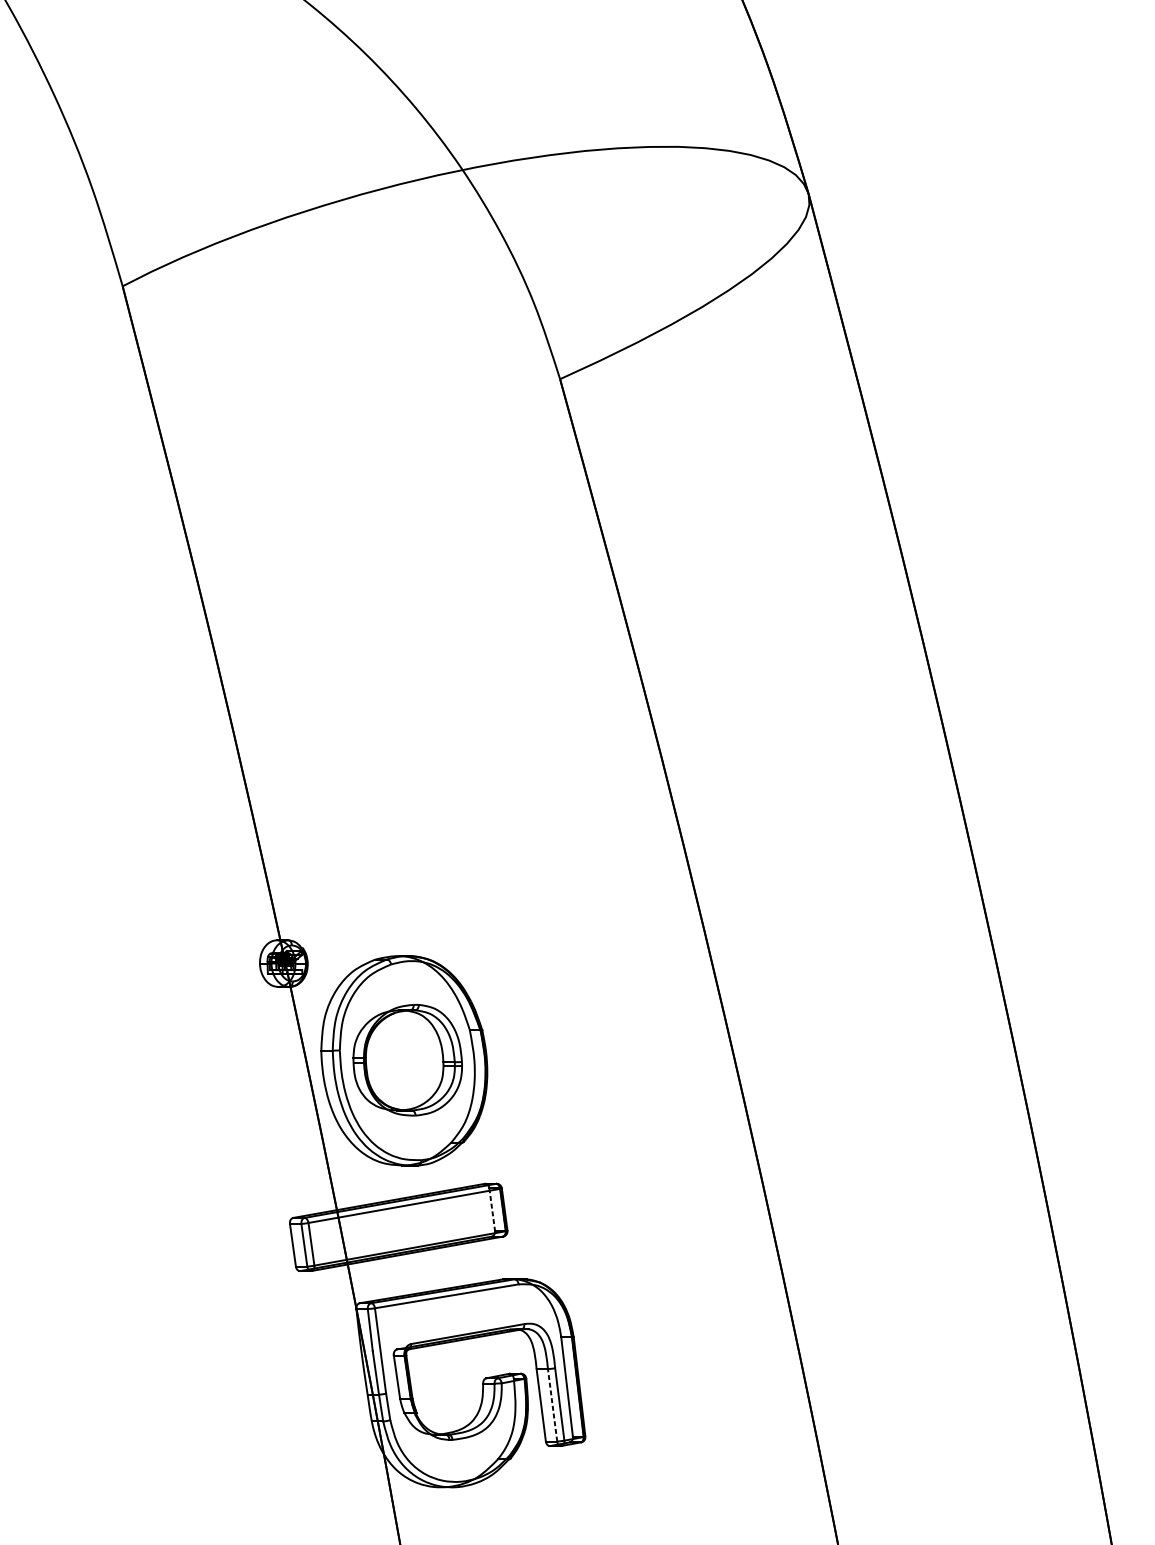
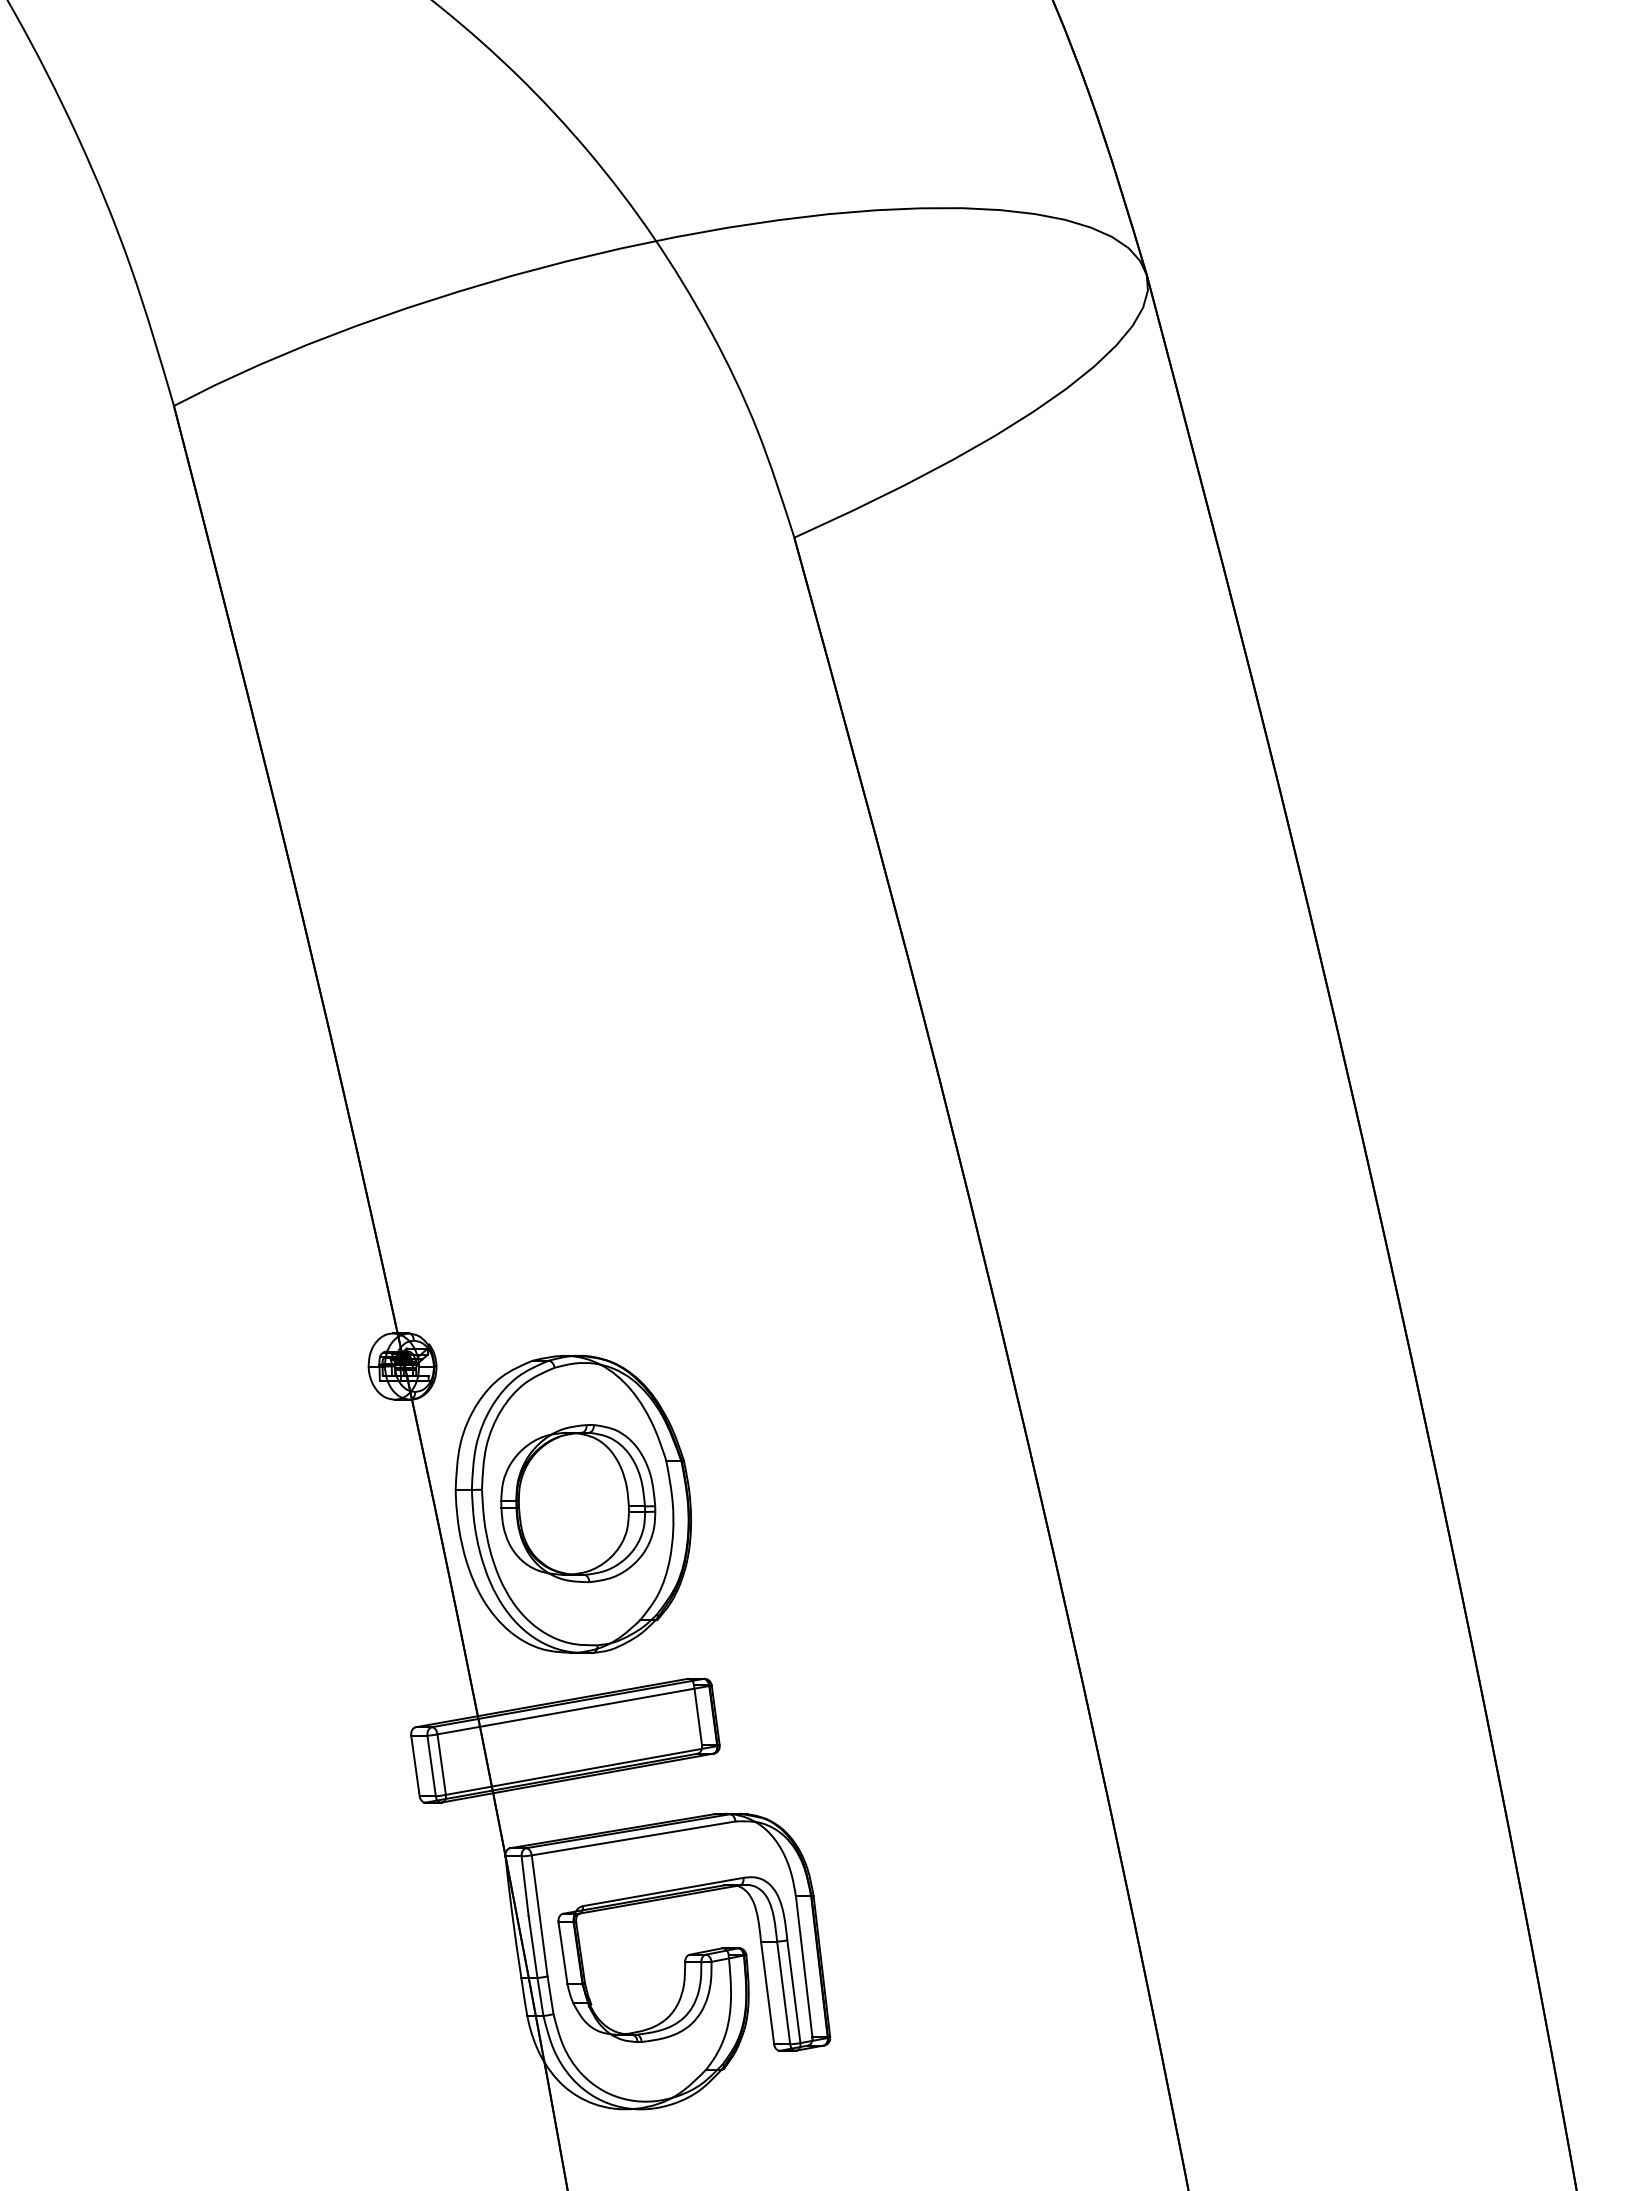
line: (492, 1209) -> (698, 1715), dashed -> solid
line: (552, 1404) -> (783, 1992), dashed -> solid

